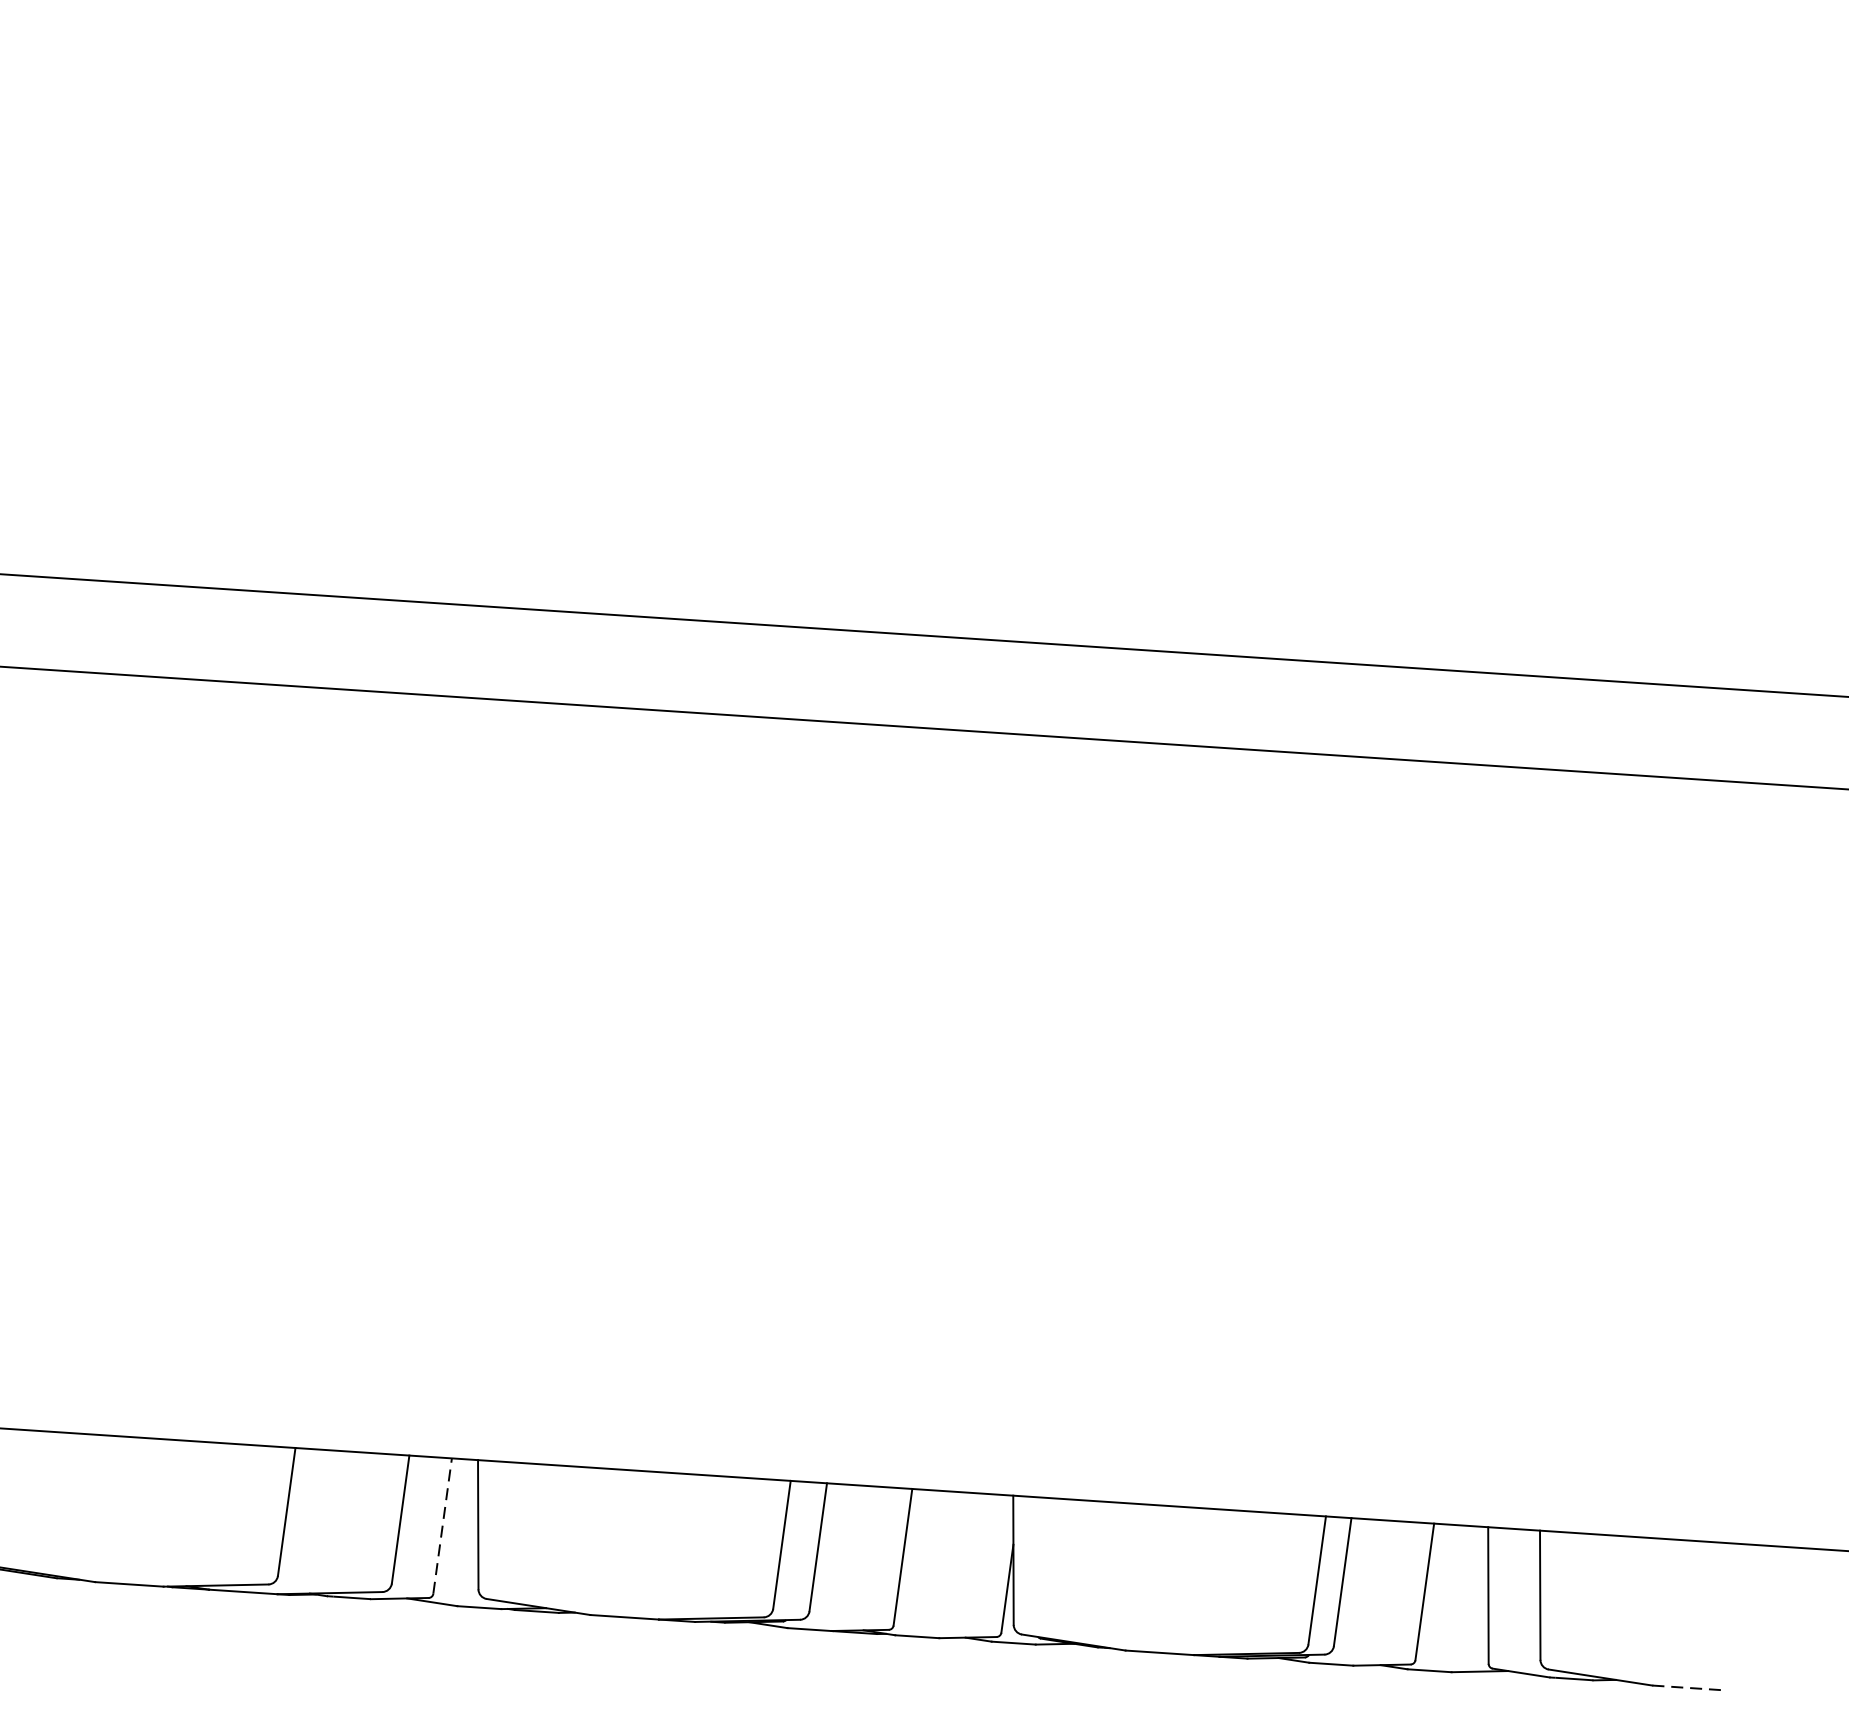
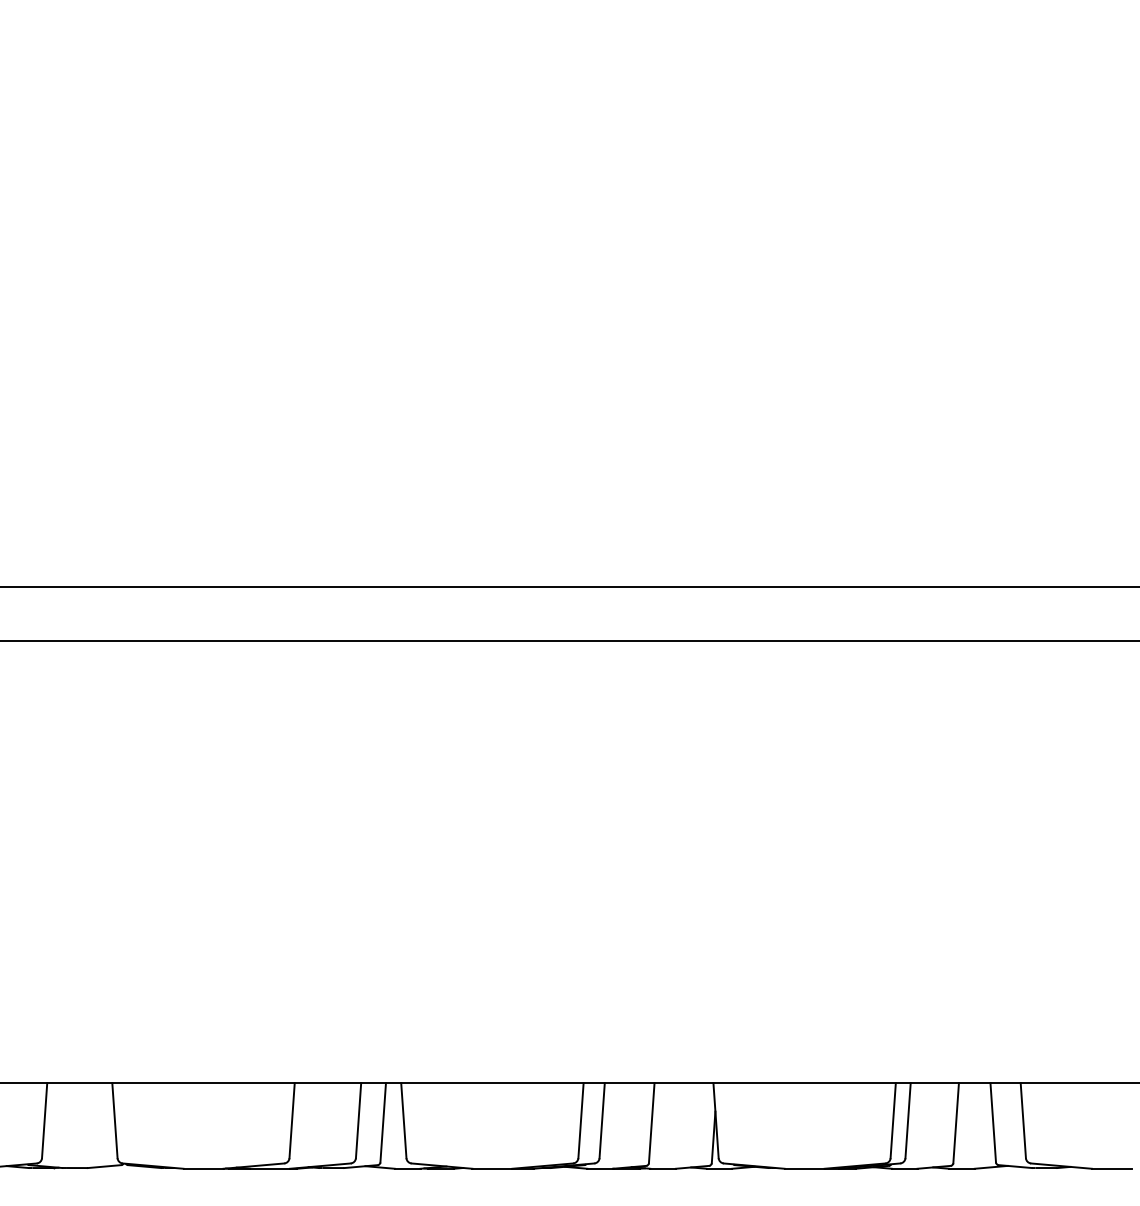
line: (443, 1525) -> (383, 1122), dashed -> solid
line: (1685, 1687) -> (1111, 1168), dashed -> solid

